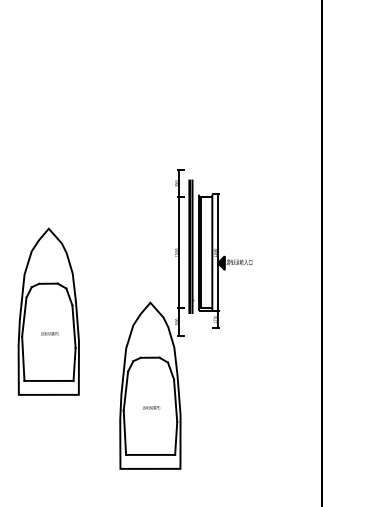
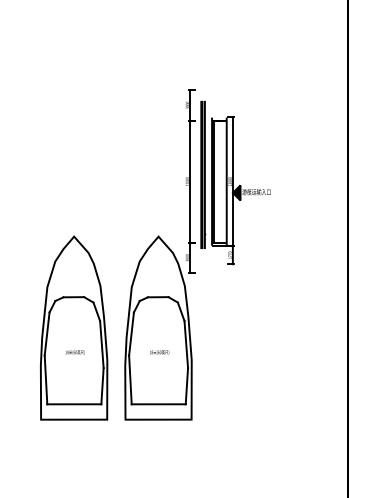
part: (48, 311) -> (73, 327), moved

